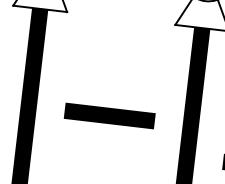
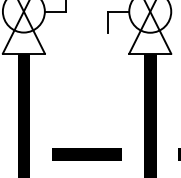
line: (109, 115) -> (86, 154), moved

